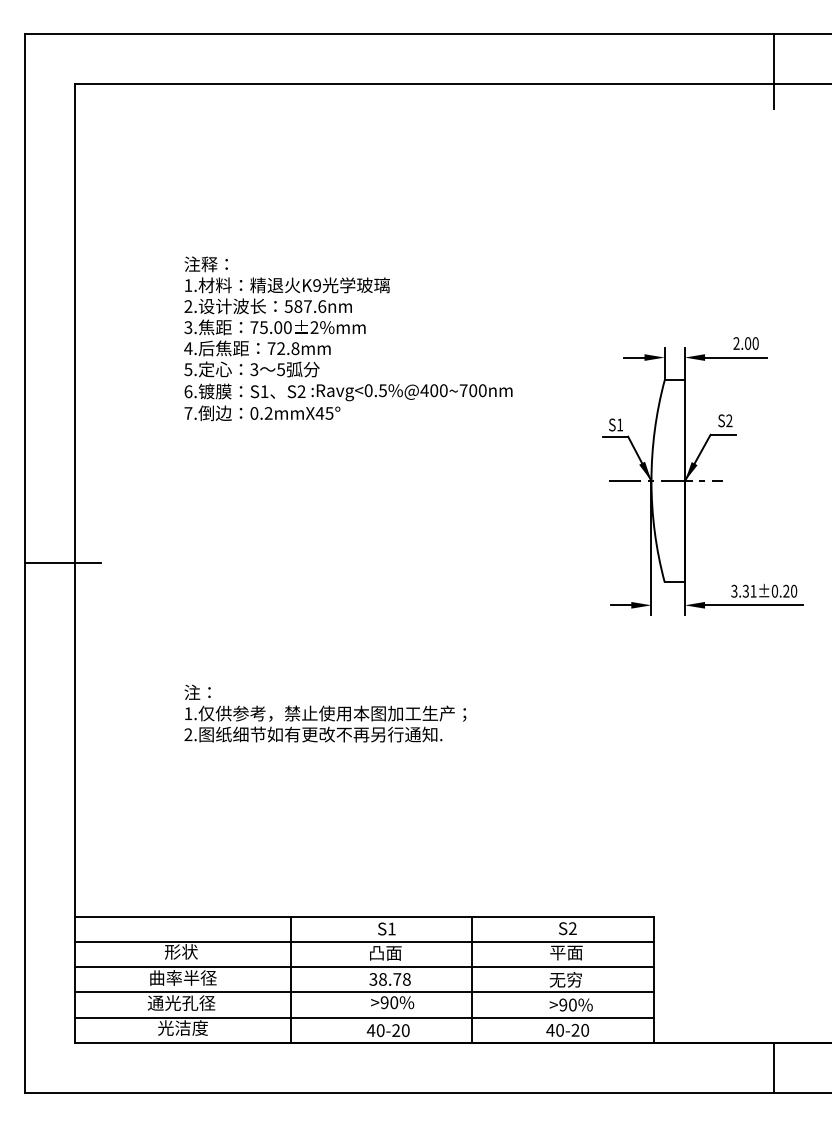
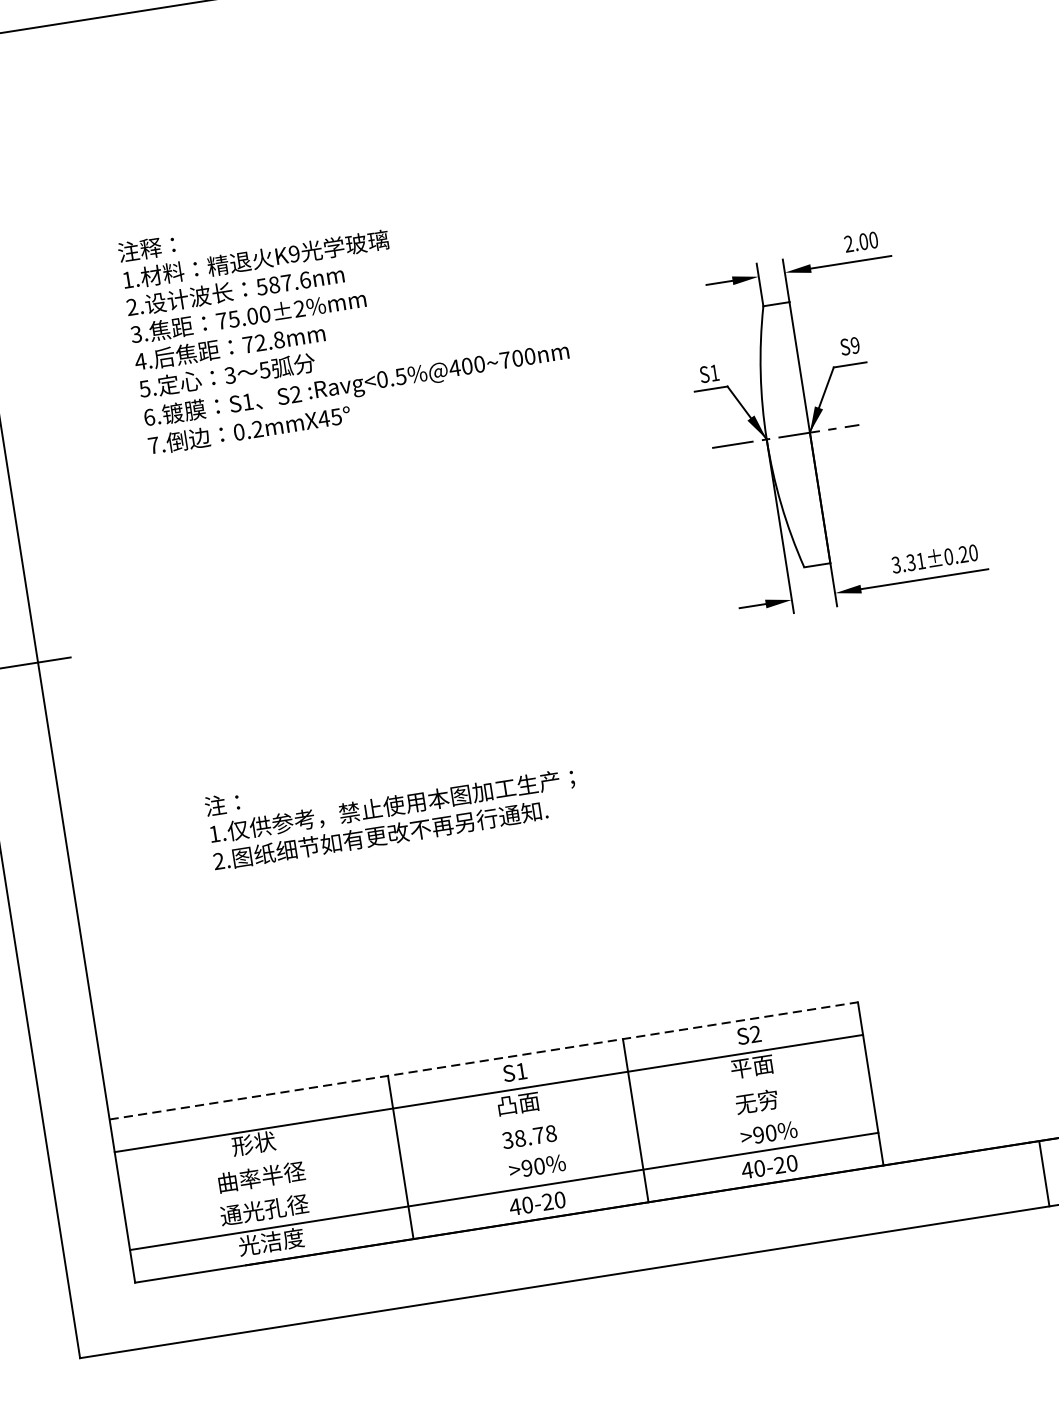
text: (729, 421) -> (855, 346), S2 -> S9
line: (365, 916) -> (484, 1060), solid -> dashed
line: (364, 967) -> (493, 1126), removed
line: (364, 992) -> (498, 1159), removed

